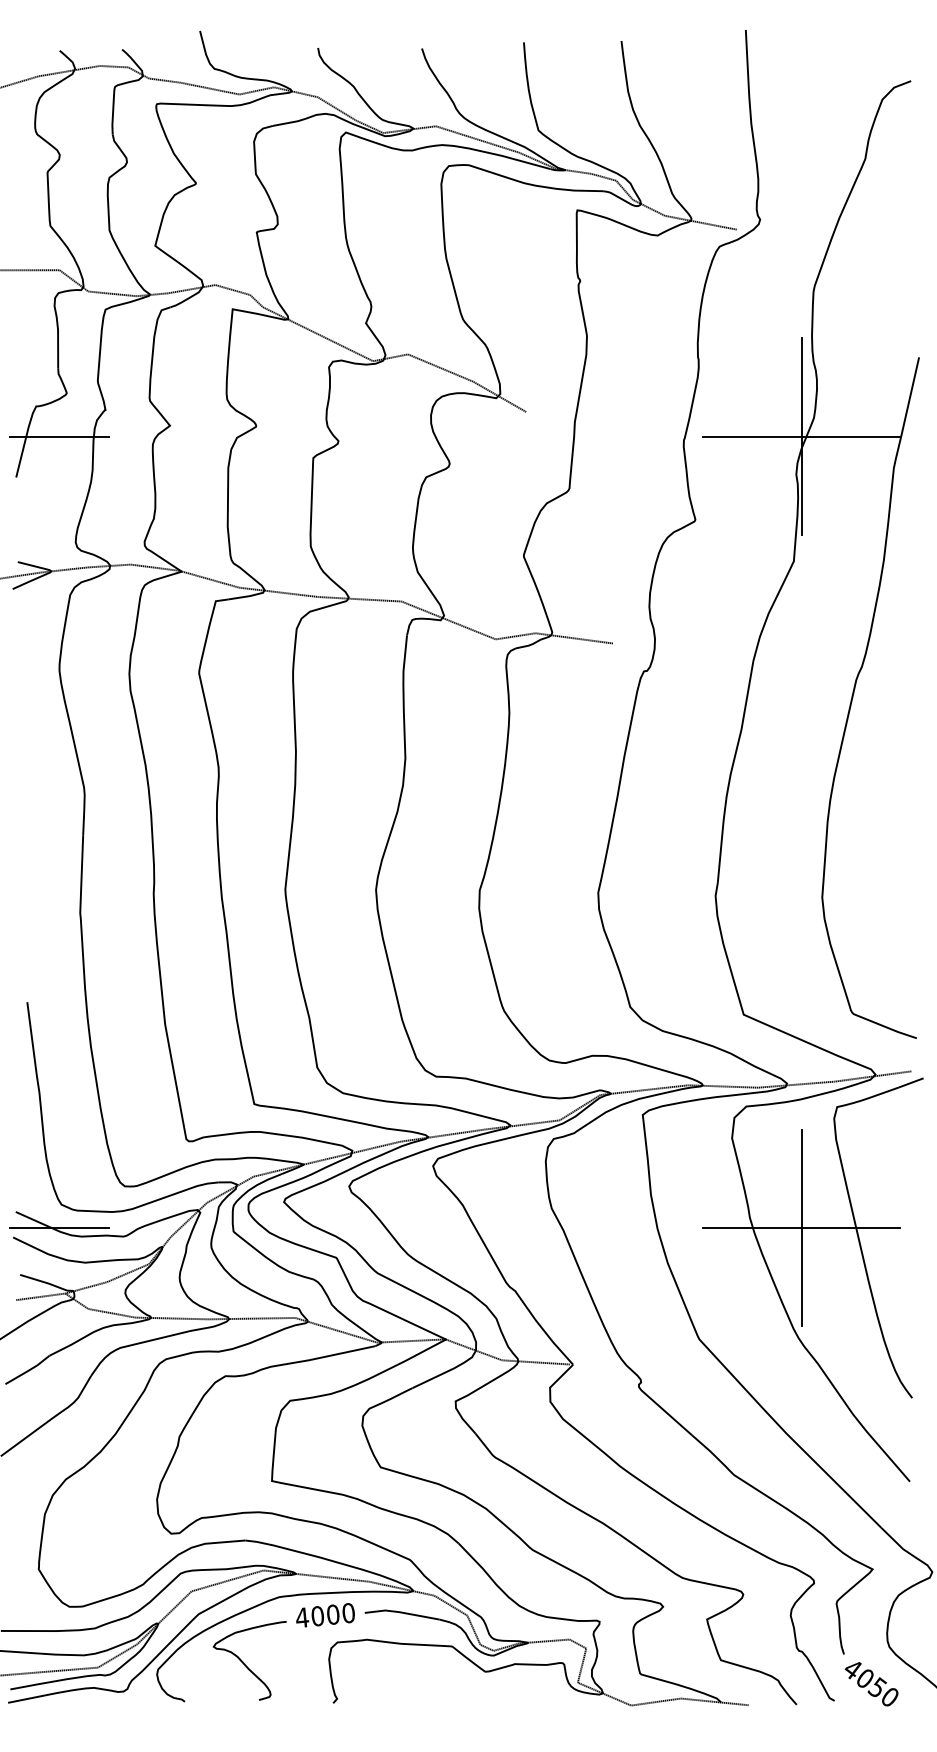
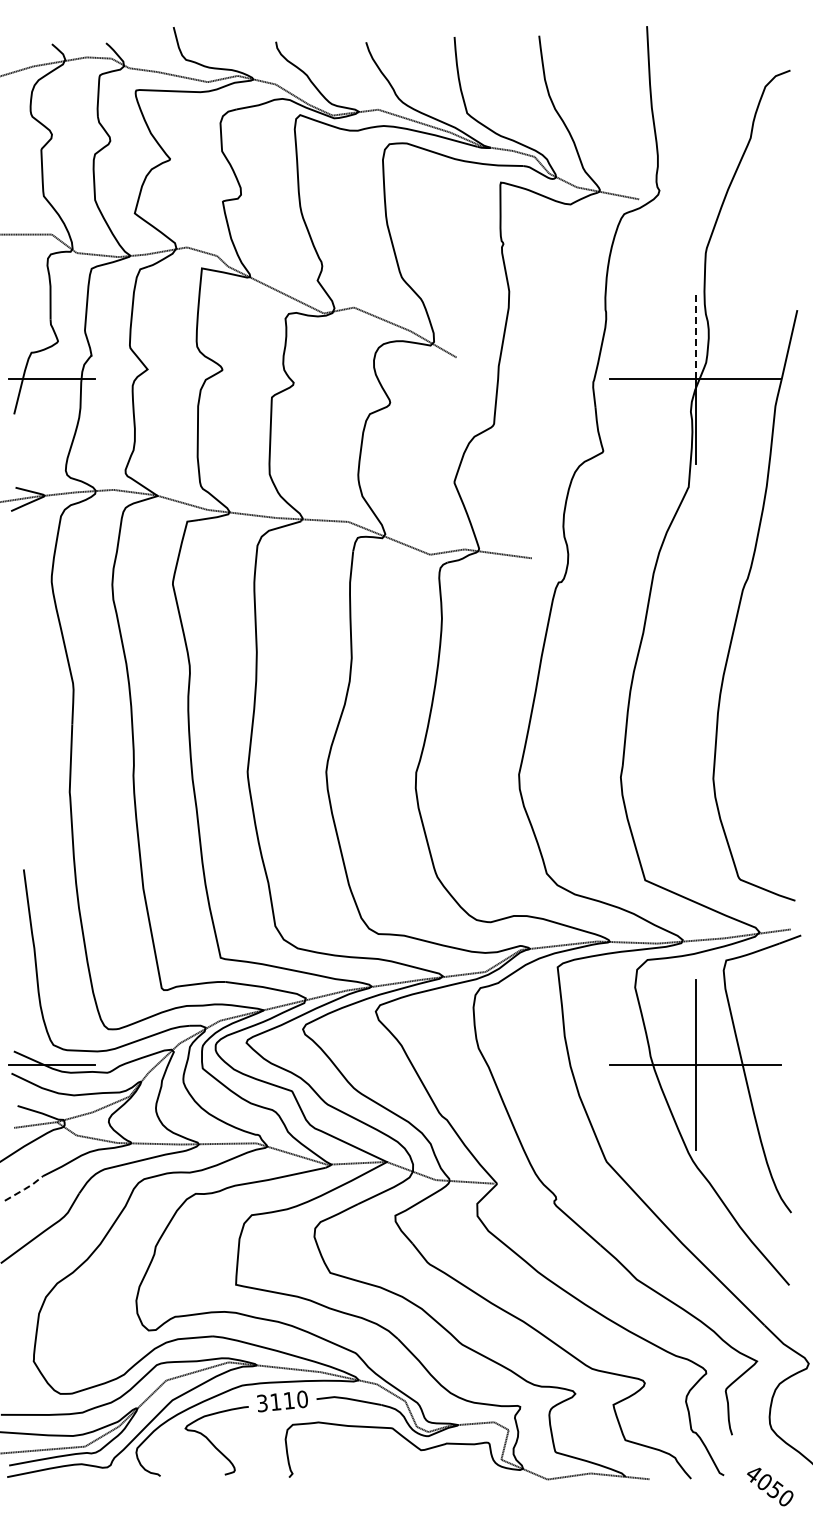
line: (801, 387) -> (695, 336), solid -> dashed
line: (29, 1370) -> (25, 1188), solid -> dashed
text: (317, 1616) -> (275, 1402), 4000 -> 3110
text: (872, 1683) -> (770, 1486), moved

